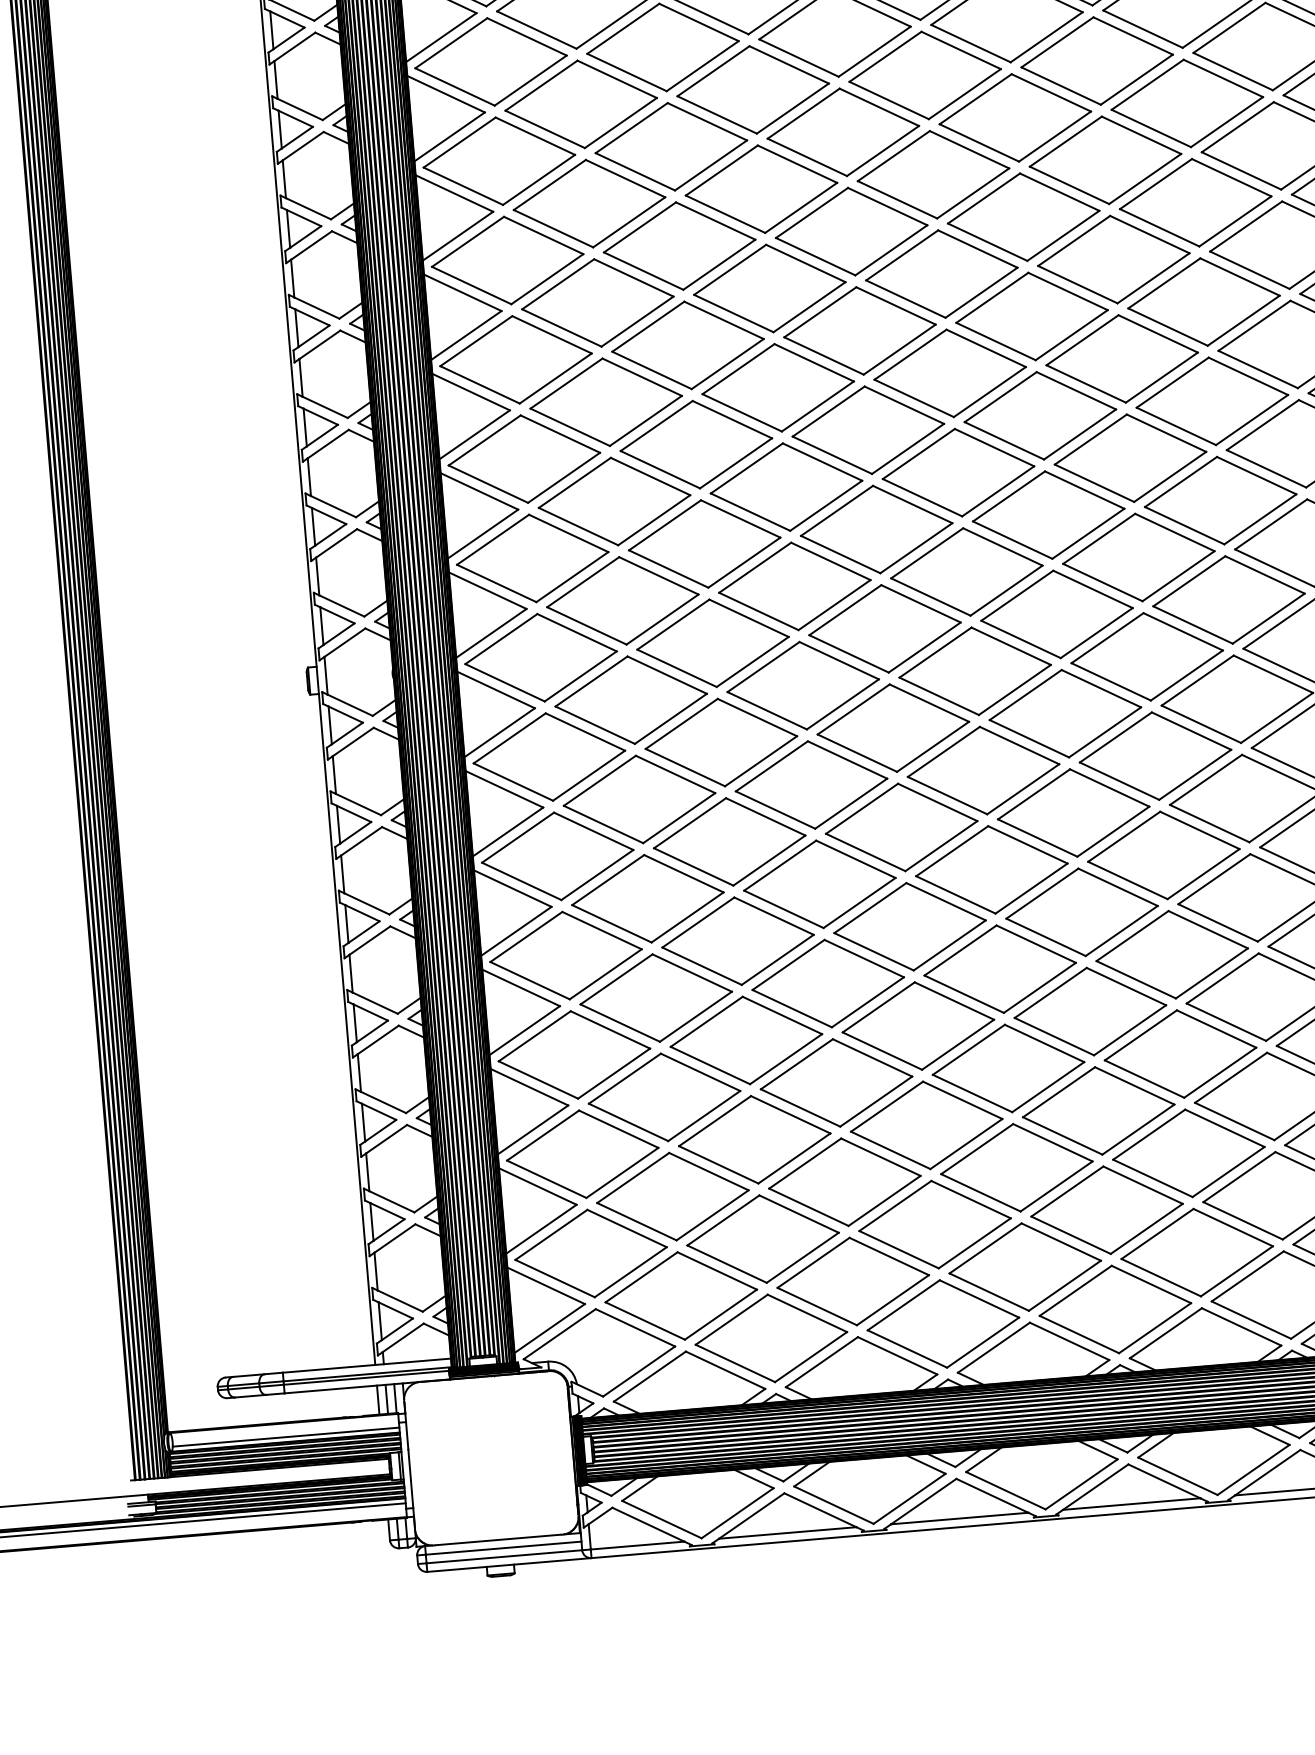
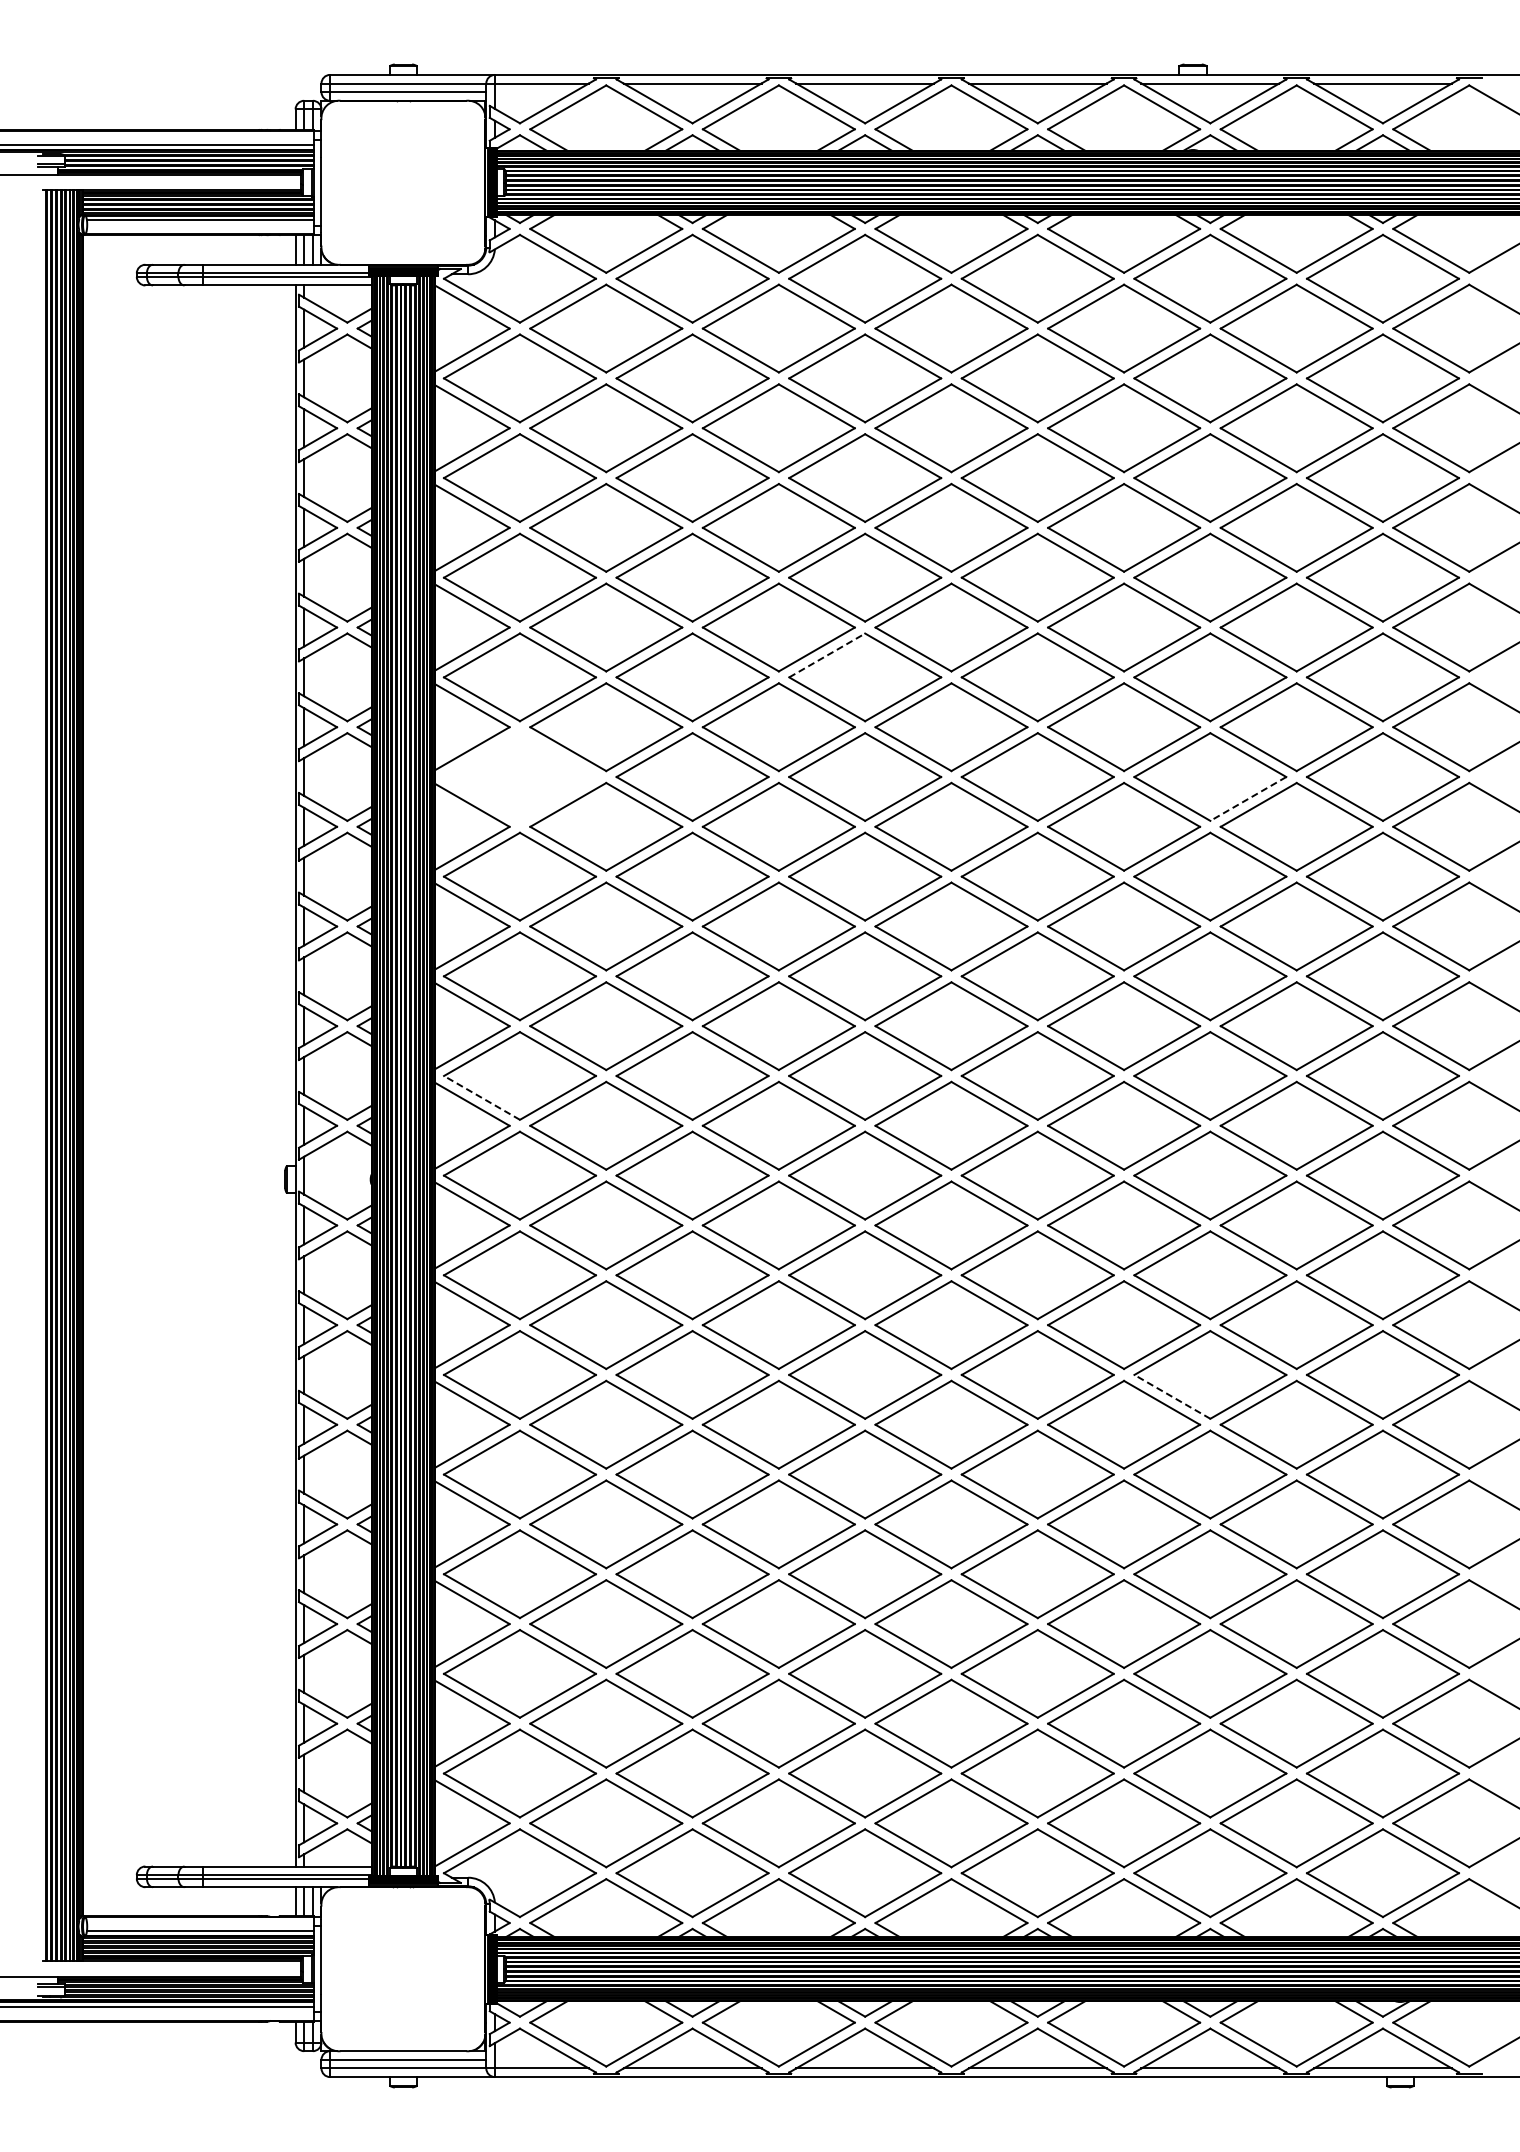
line: (803, 113) -> (827, 655), solid -> dashed
line: (1235, 220) -> (1248, 798), solid -> dashed
part: (507, 260) -> (519, 776), removed
line: (497, 583) -> (482, 1097), solid -> dashed
line: (1209, 823) -> (1172, 1396), solid -> dashed

